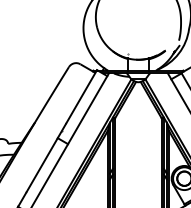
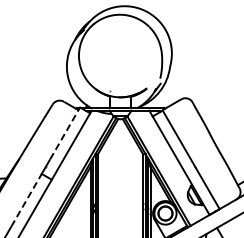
line: (82, 96) -> (65, 133), solid -> dashed
line: (42, 164) -> (26, 199), solid -> dashed

